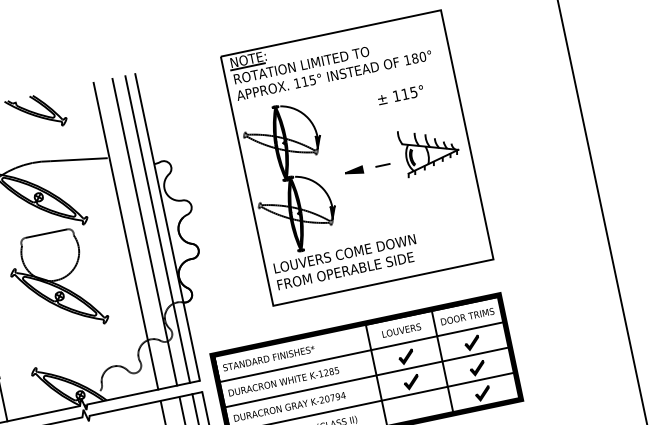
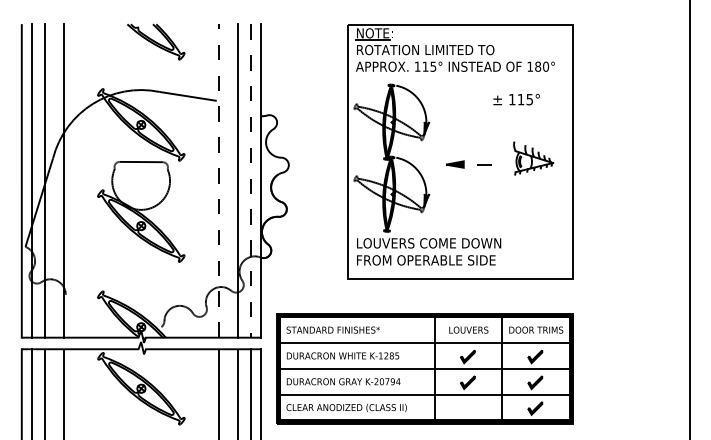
part: (429, 149) -> (533, 158), size x0.7
line: (157, 230) -> (250, 181), solid -> dashed
line: (126, 236) -> (218, 181), solid -> dashed

